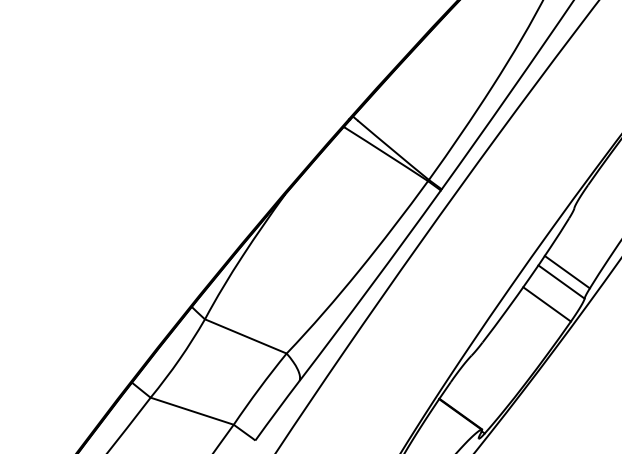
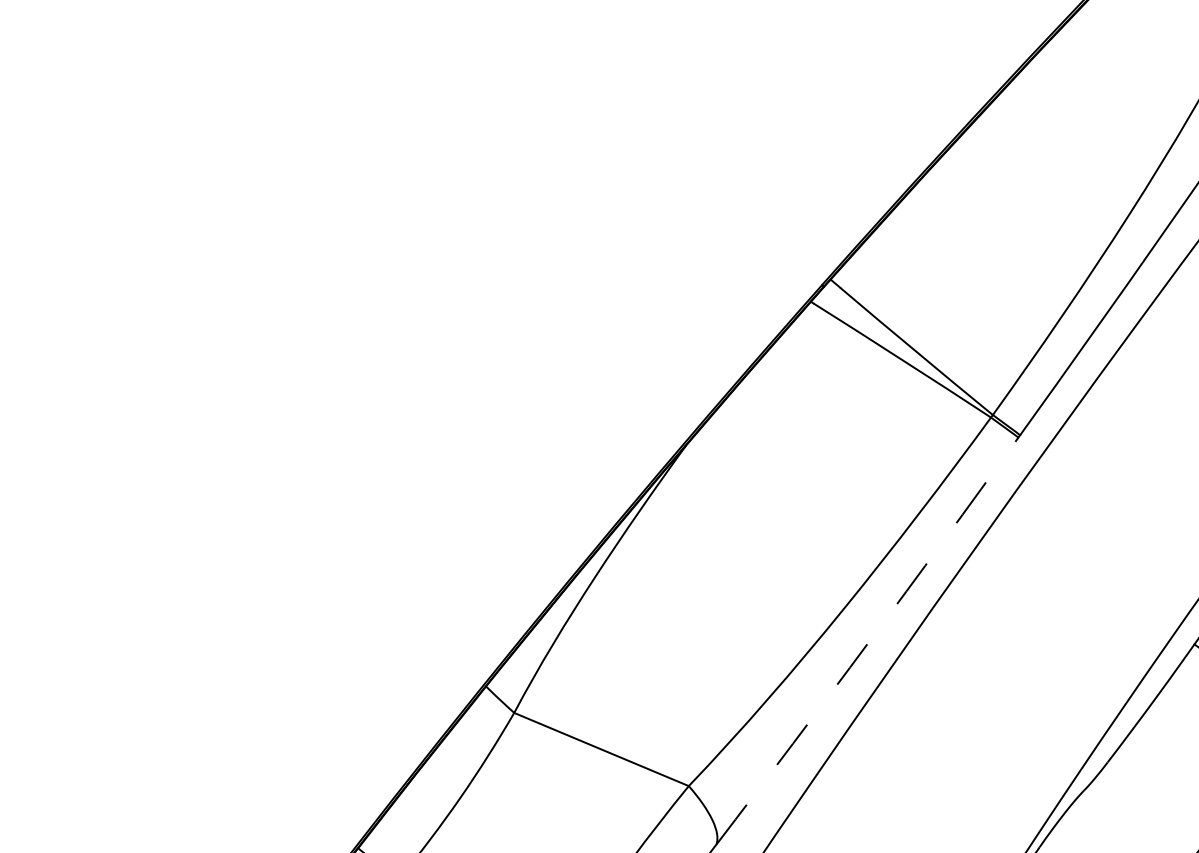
arc: (370, 286) -> (867, 642), solid -> dashed

